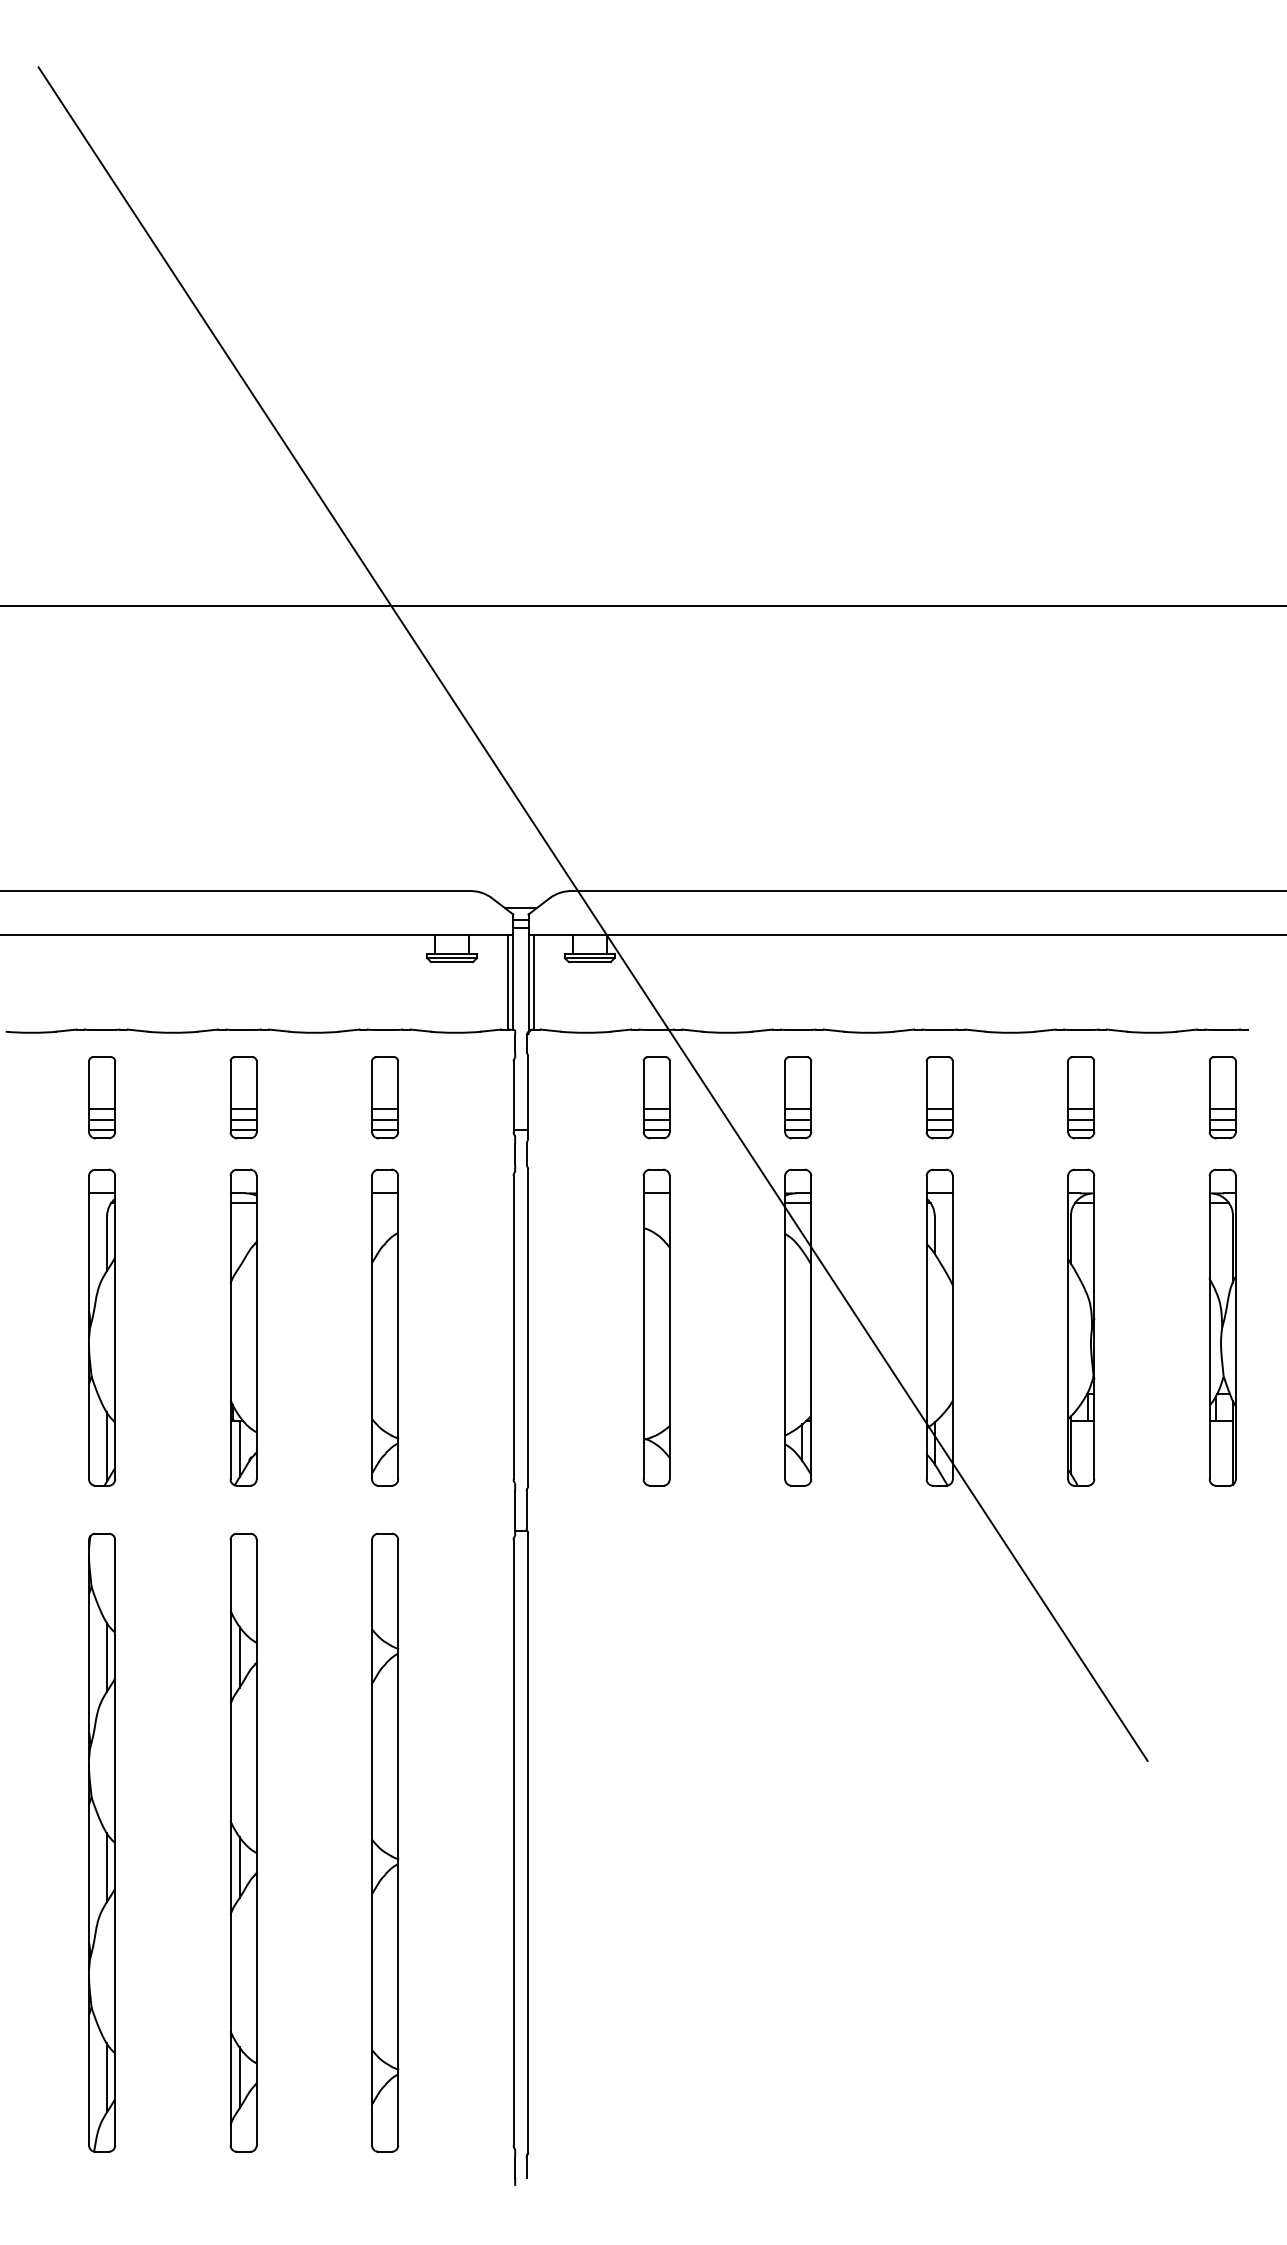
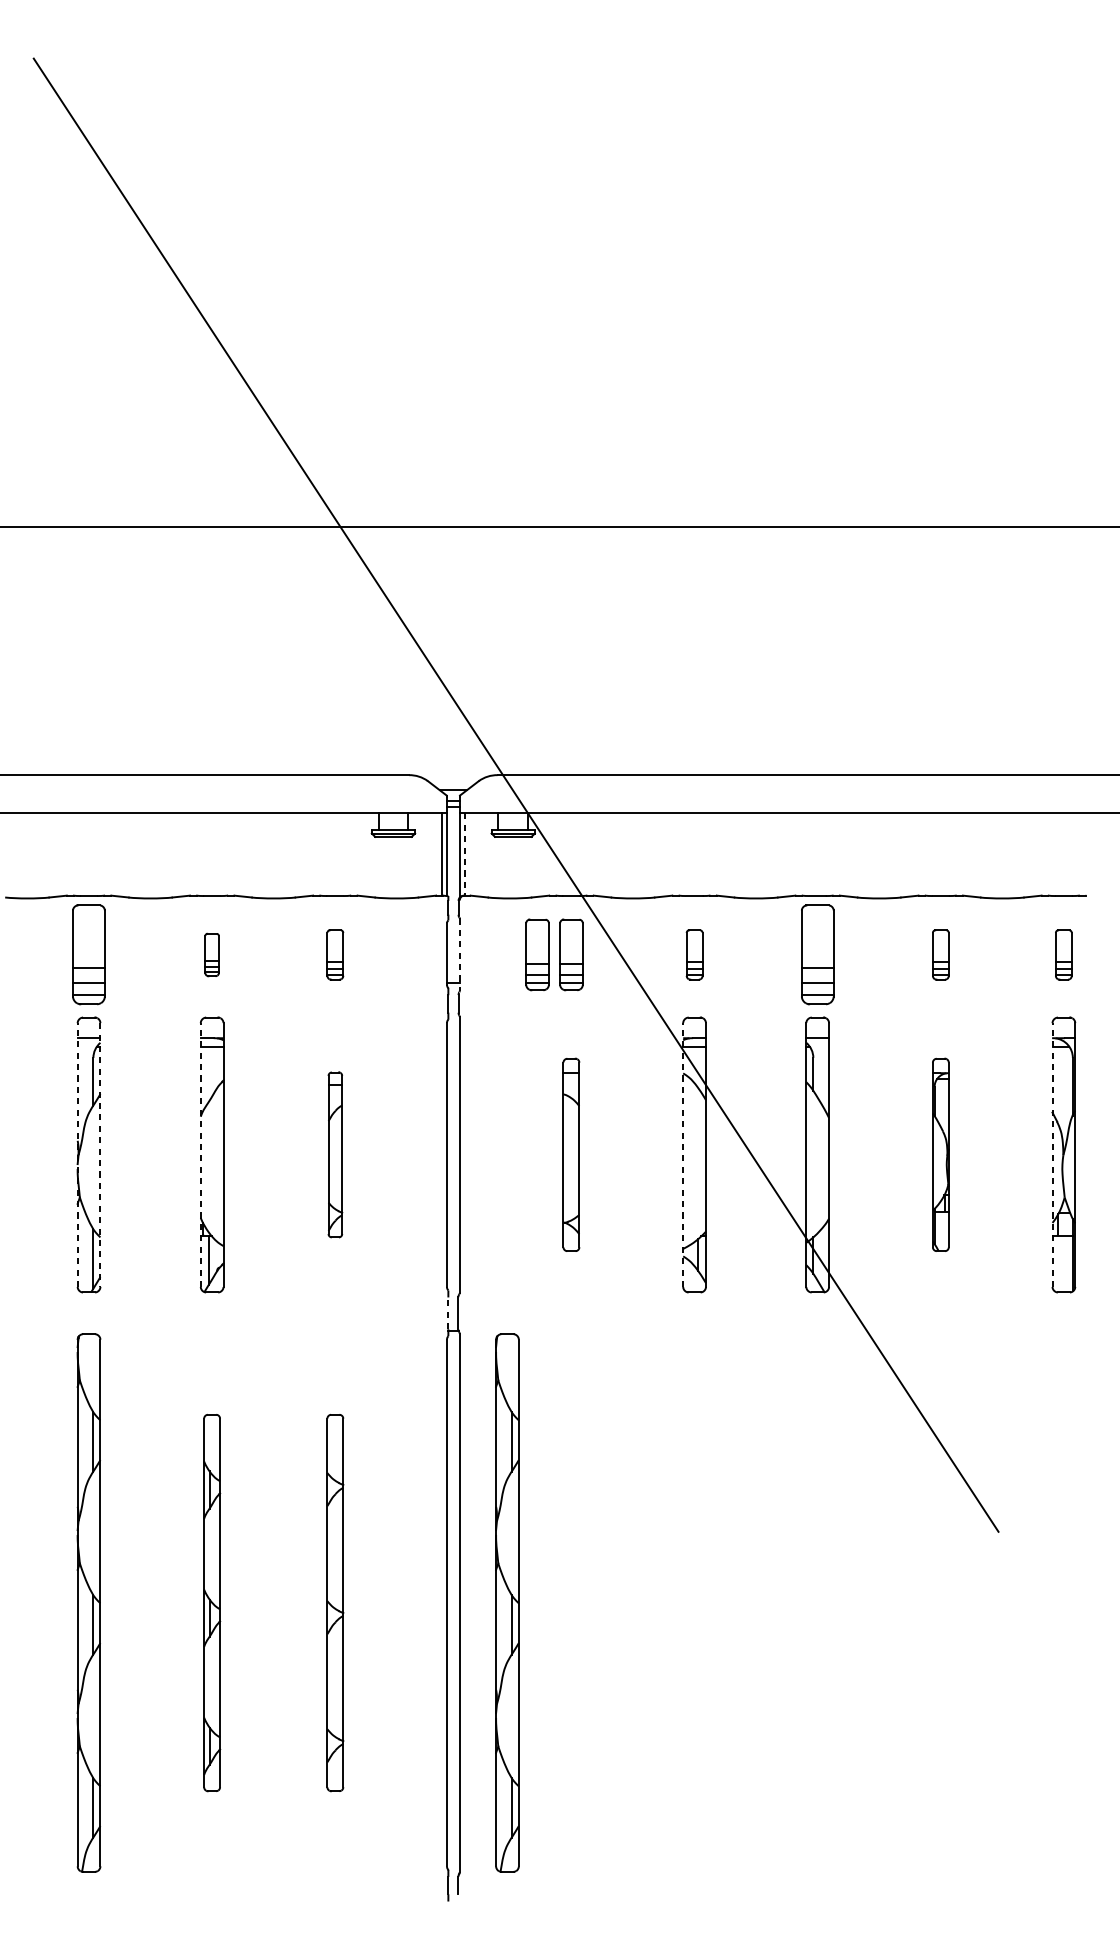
line: (534, 982) -> (465, 854), solid -> dashed
part: (102, 1097) -> (89, 954), size x1.4
part: (243, 1097) -> (212, 954), size x0.6
part: (385, 1097) -> (335, 954), size x0.7
line: (528, 1097) -> (459, 954), solid -> dashed
part: (617, 1097) -> (537, 954), added
part: (798, 1097) -> (694, 954), size x0.7
part: (939, 1097) -> (817, 954), size x1.4
part: (1081, 1097) -> (941, 954), size x0.7
part: (1222, 1097) -> (1063, 954), size x0.7
line: (89, 1327) -> (78, 1154), solid -> dashed
line: (115, 1327) -> (100, 1154), solid -> dashed
line: (230, 1327) -> (200, 1154), solid -> dashed
part: (385, 1327) -> (335, 1154), size x0.6
part: (656, 1327) -> (571, 1154), size x0.7
line: (785, 1327) -> (683, 1154), solid -> dashed
part: (1081, 1327) -> (941, 1154), size x0.7
line: (1209, 1327) -> (1052, 1154), solid -> dashed
line: (515, 1509) -> (448, 1313), solid -> dashed
part: (243, 1842) -> (212, 1602), size x0.7
part: (385, 1842) -> (335, 1602), size x0.7
part: (583, 1842) -> (507, 1602), added

